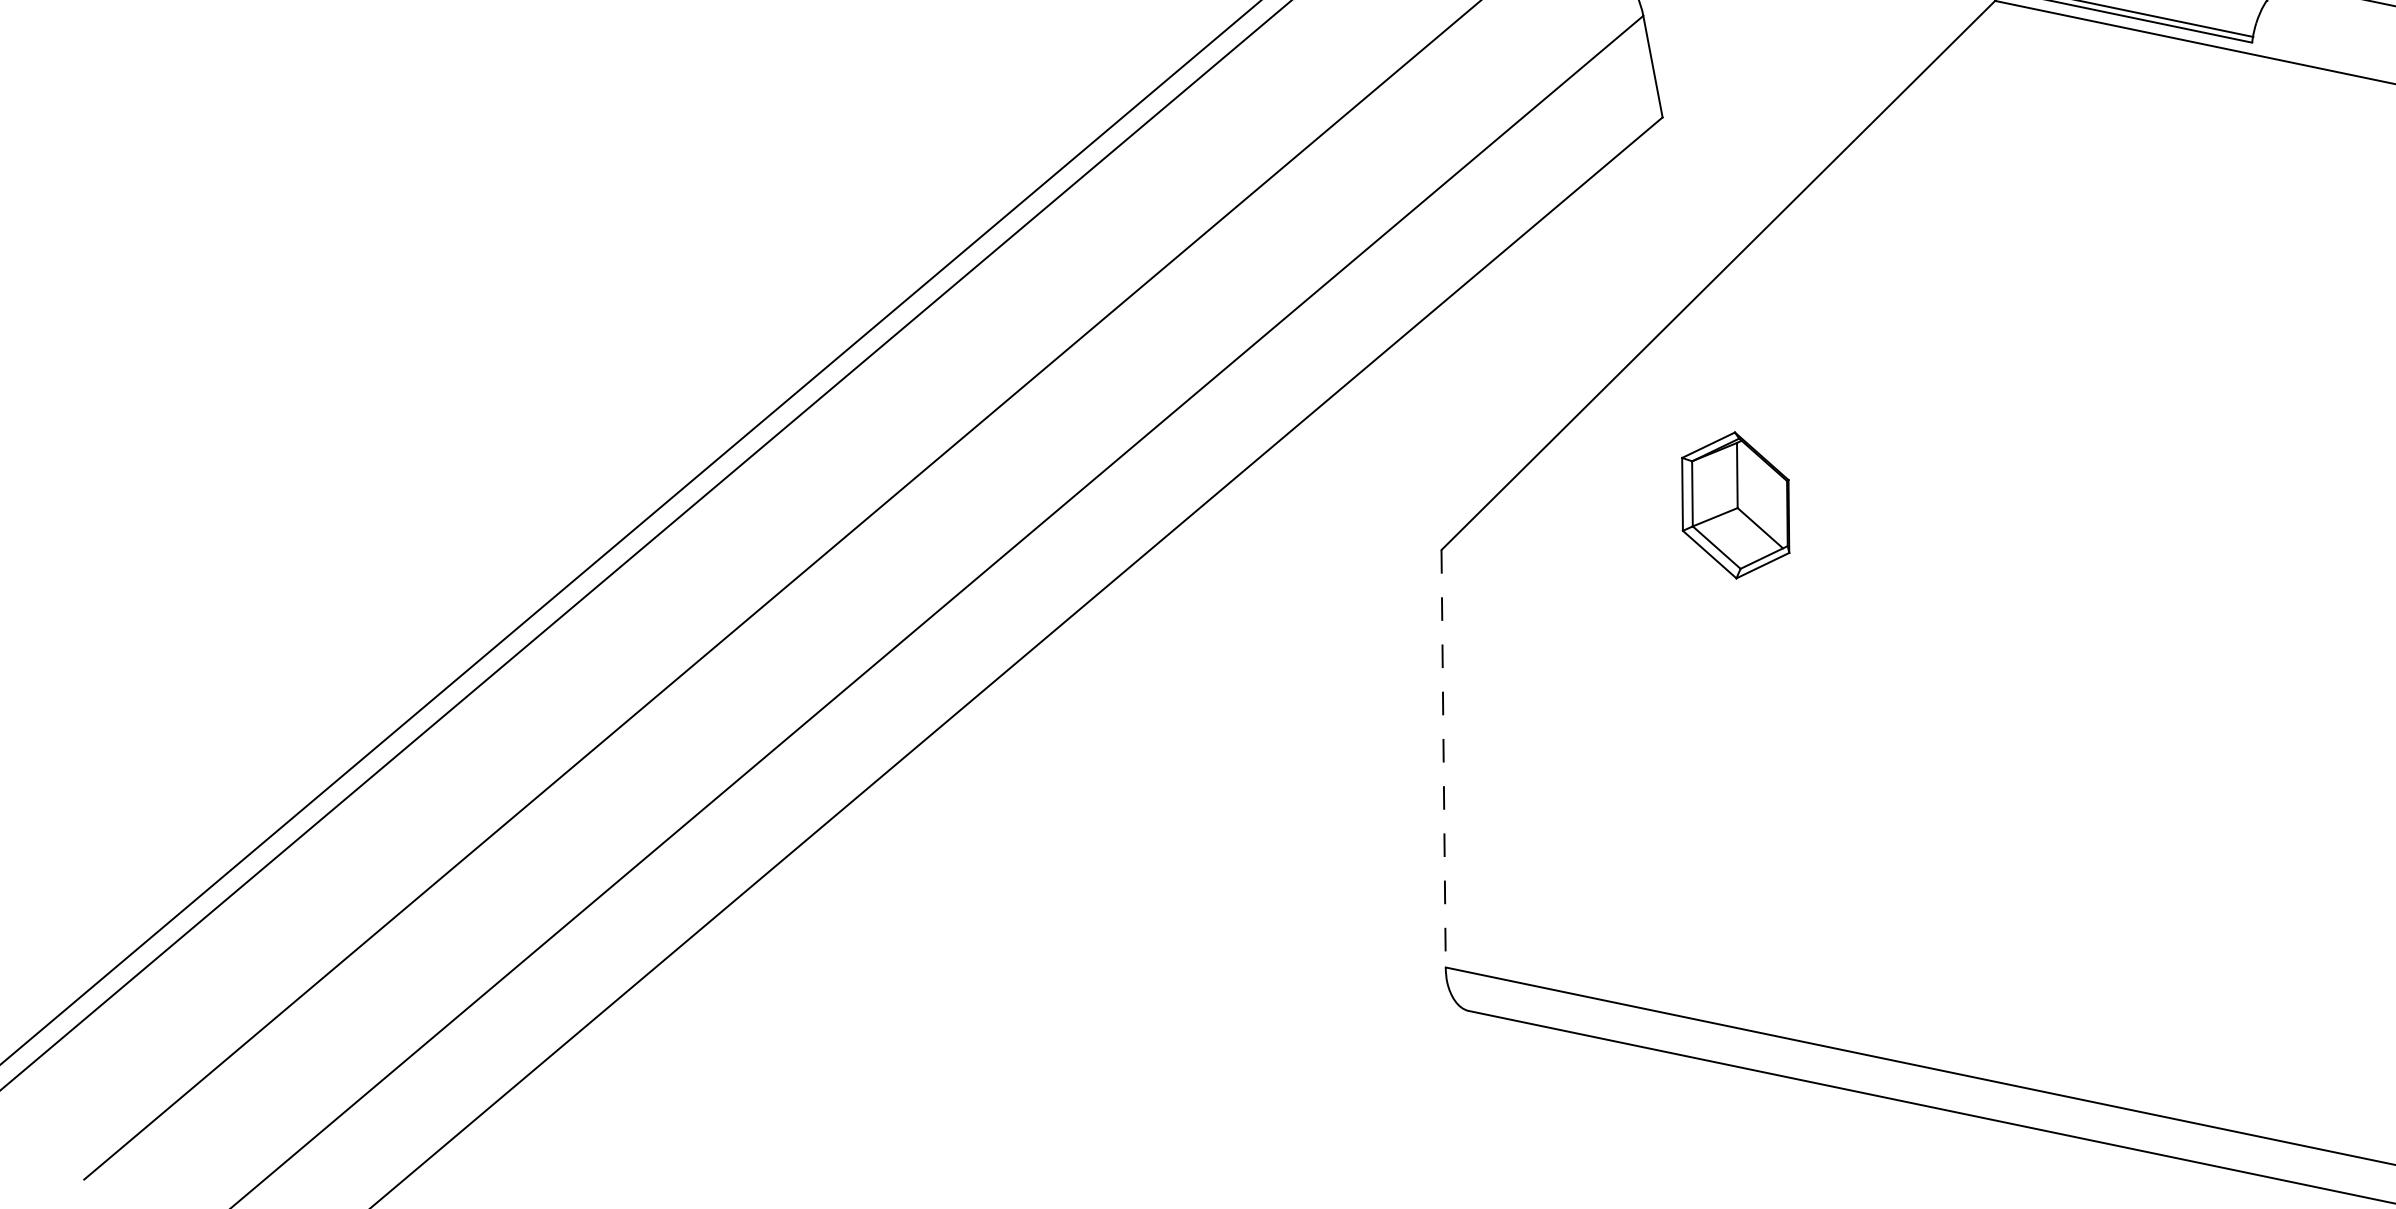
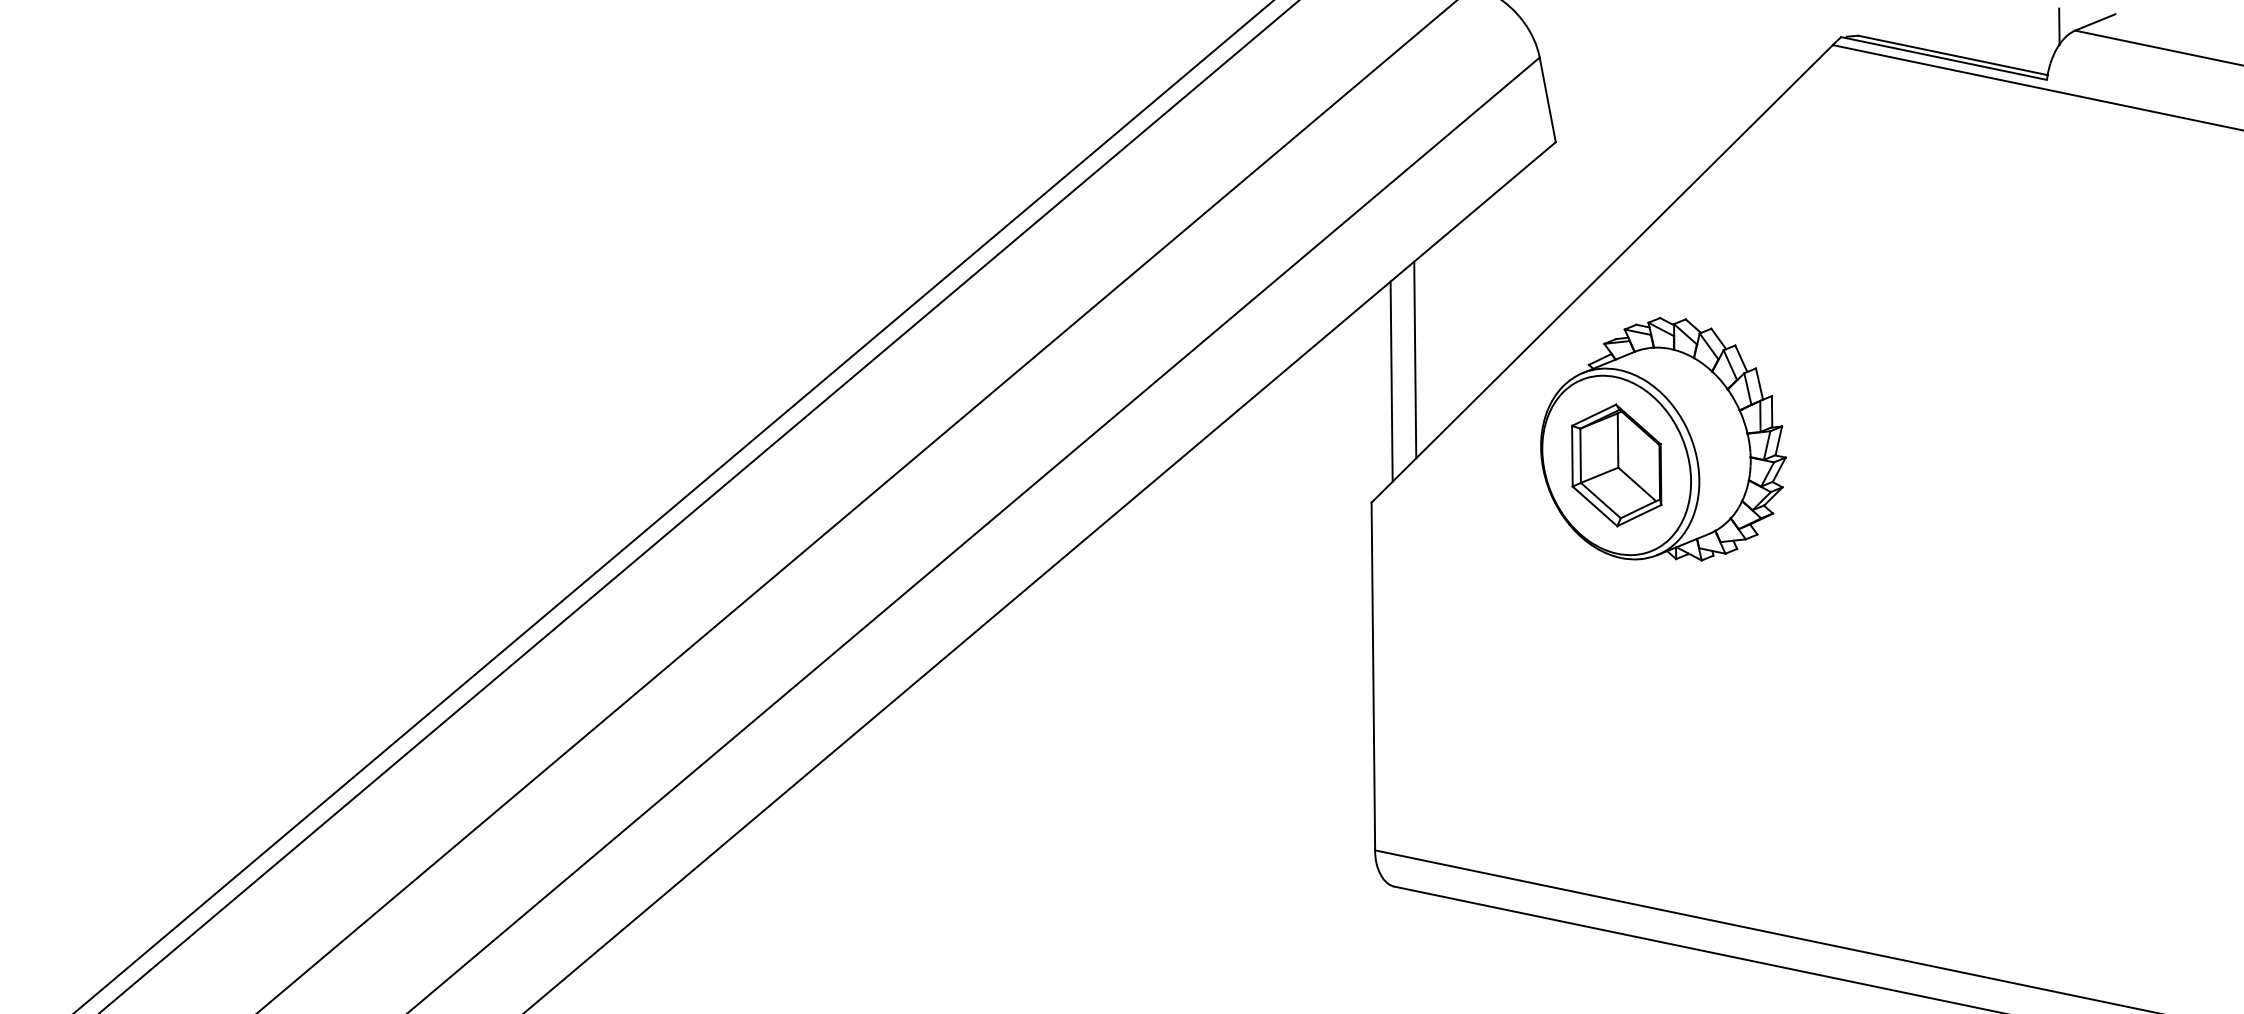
line: (1494, 378) -> (1415, 359), added
line: (1465, 404) -> (1391, 381), added
part: (1791, 474) -> (1663, 439), added
line: (1443, 758) -> (1373, 676), dashed -> solid

